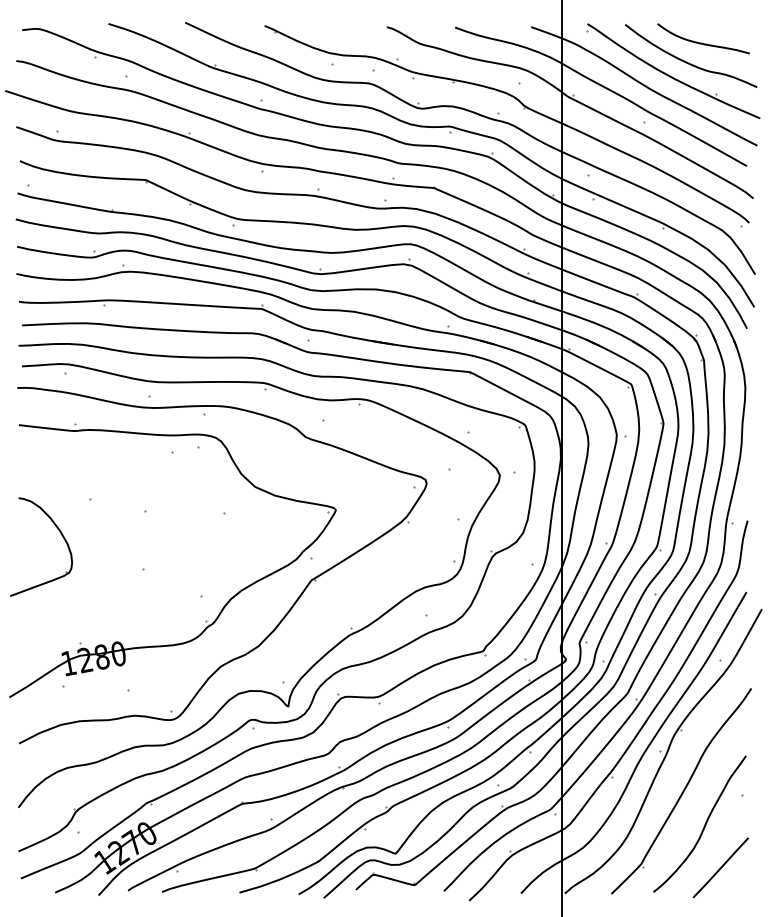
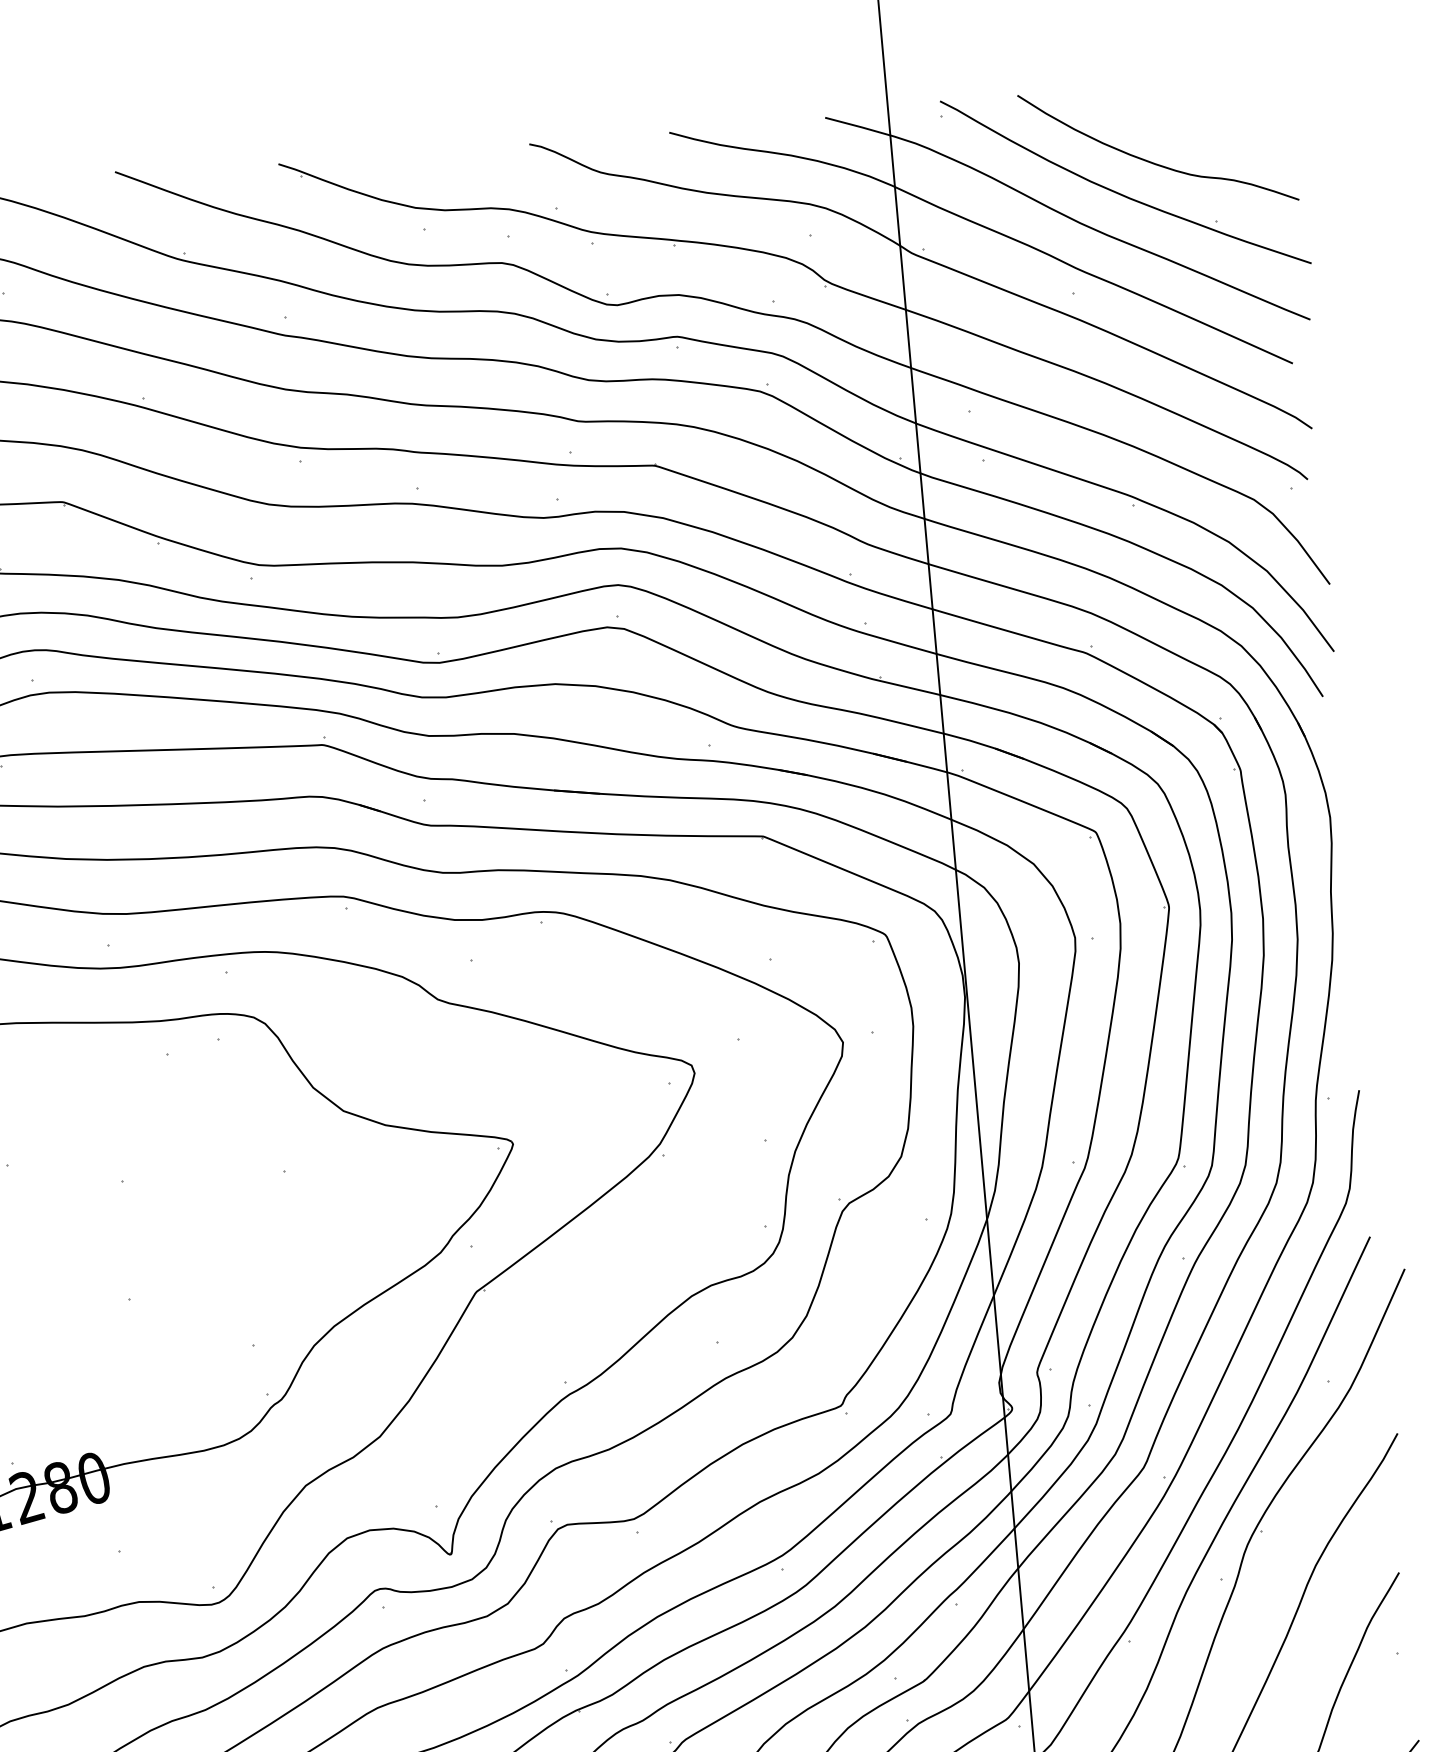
curve: (701, 42) -> (1177, 118), removed

